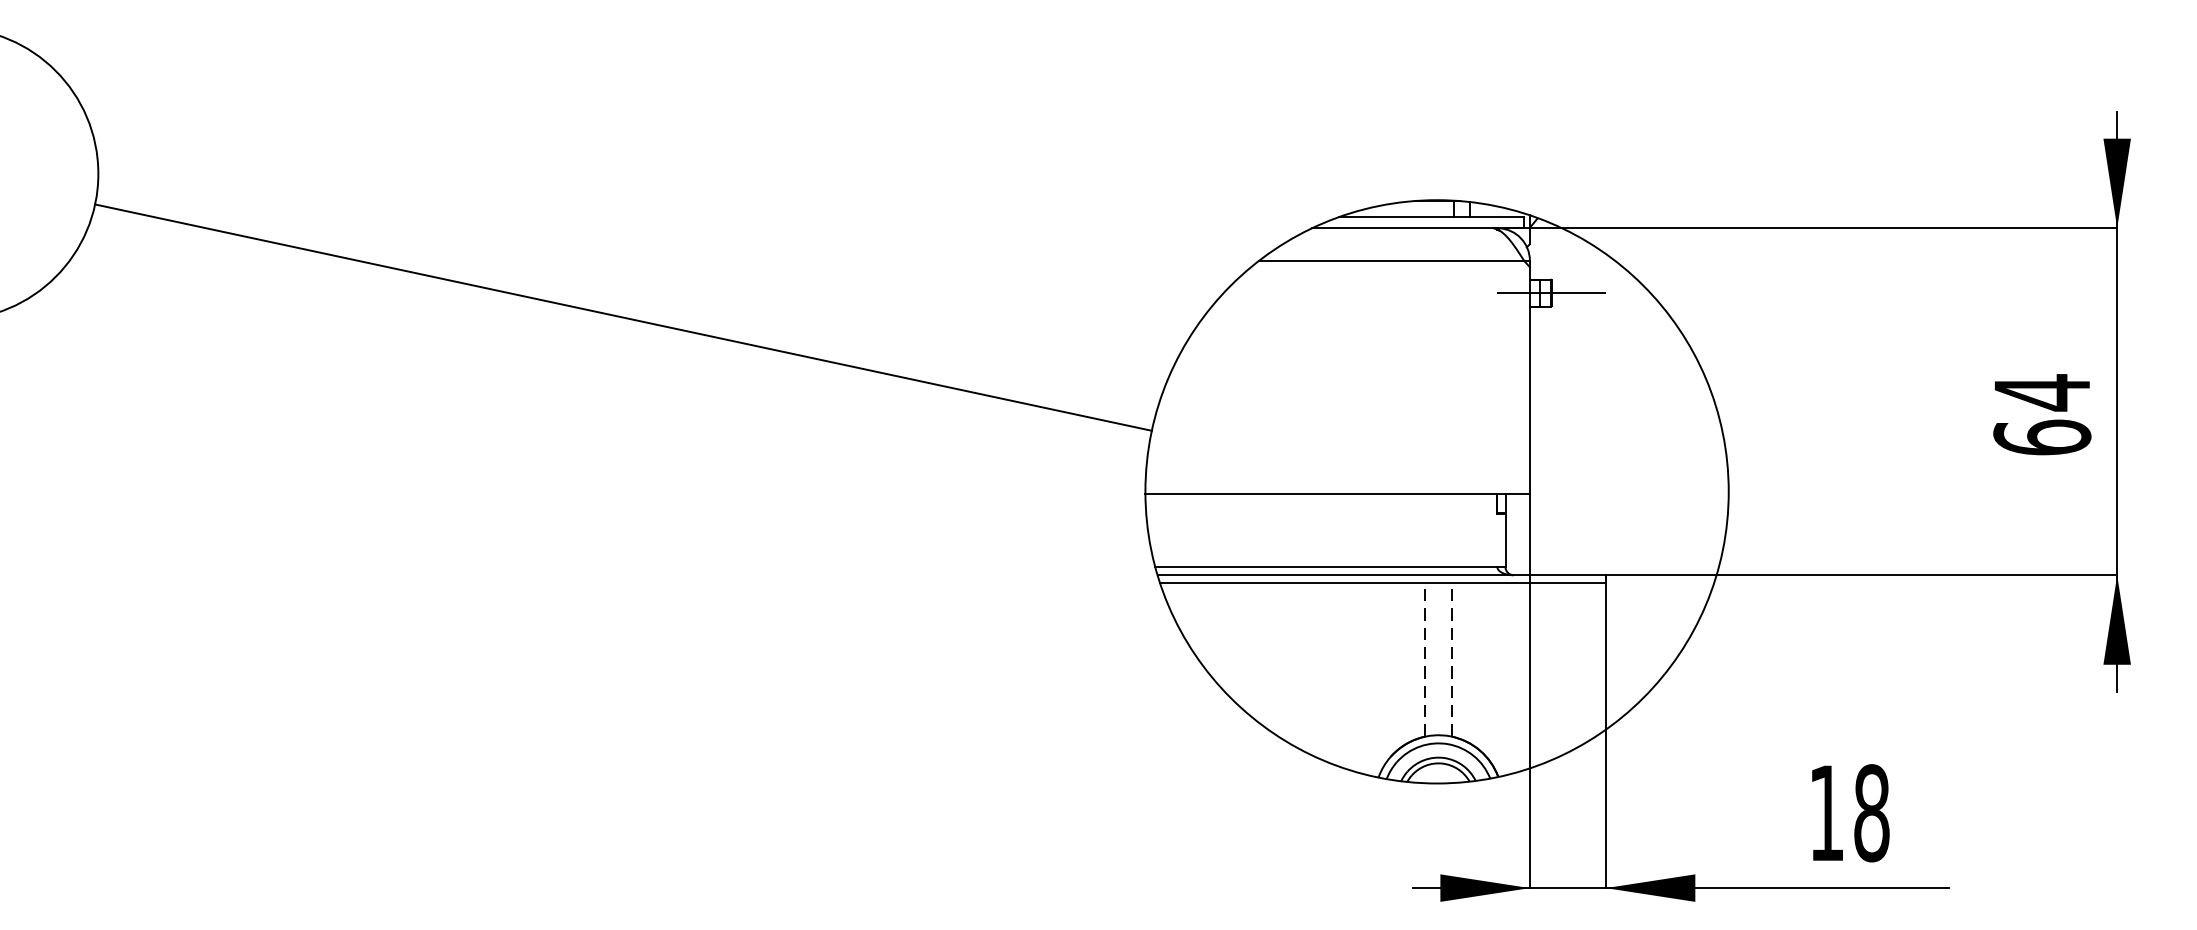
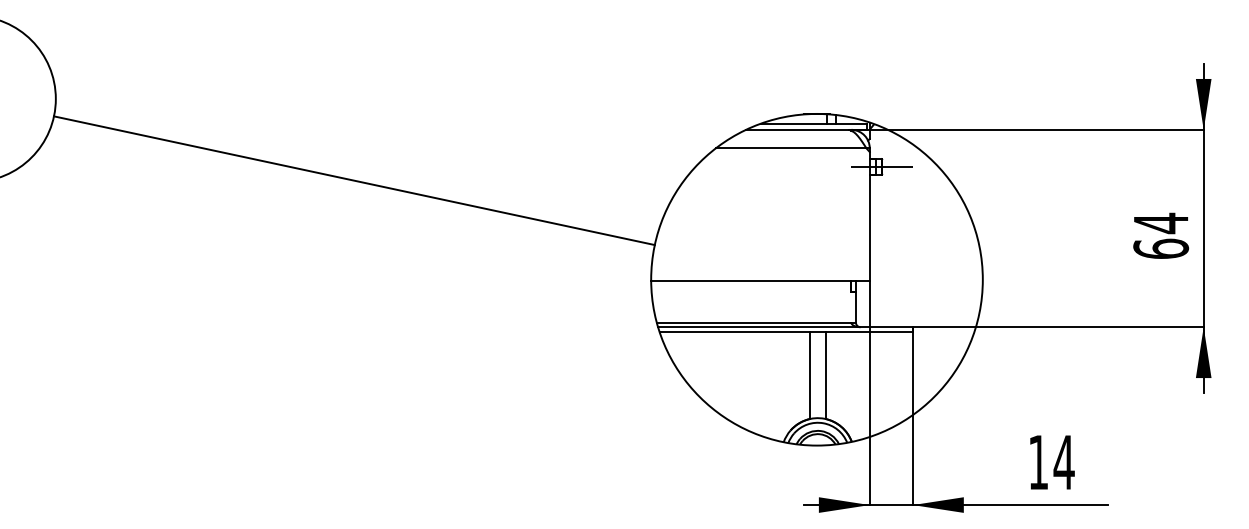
line: (1425, 660) -> (810, 375), dashed -> solid
line: (1452, 660) -> (825, 375), dashed -> solid
text: (1870, 813) -> (1063, 462), 18 -> 14

